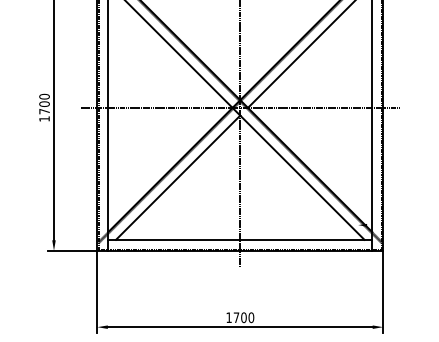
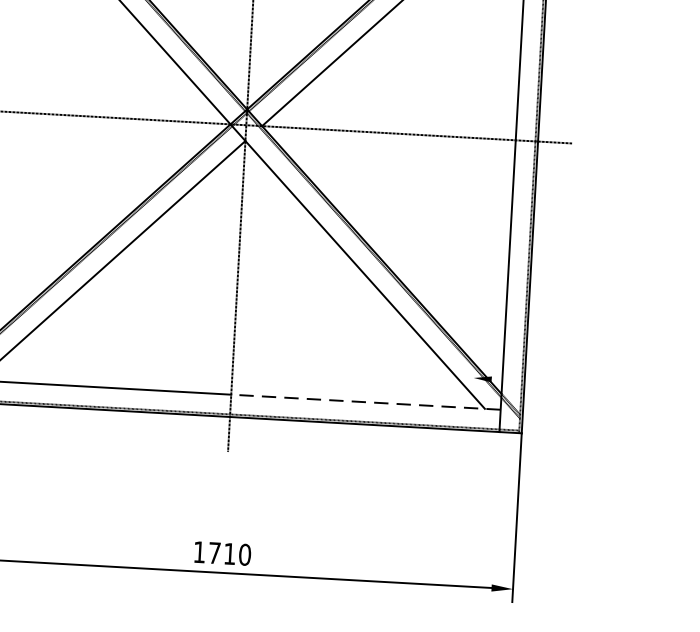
line: (306, 239) -> (366, 401), solid -> dashed
text: (243, 317) -> (228, 553), 1700 -> 1710

